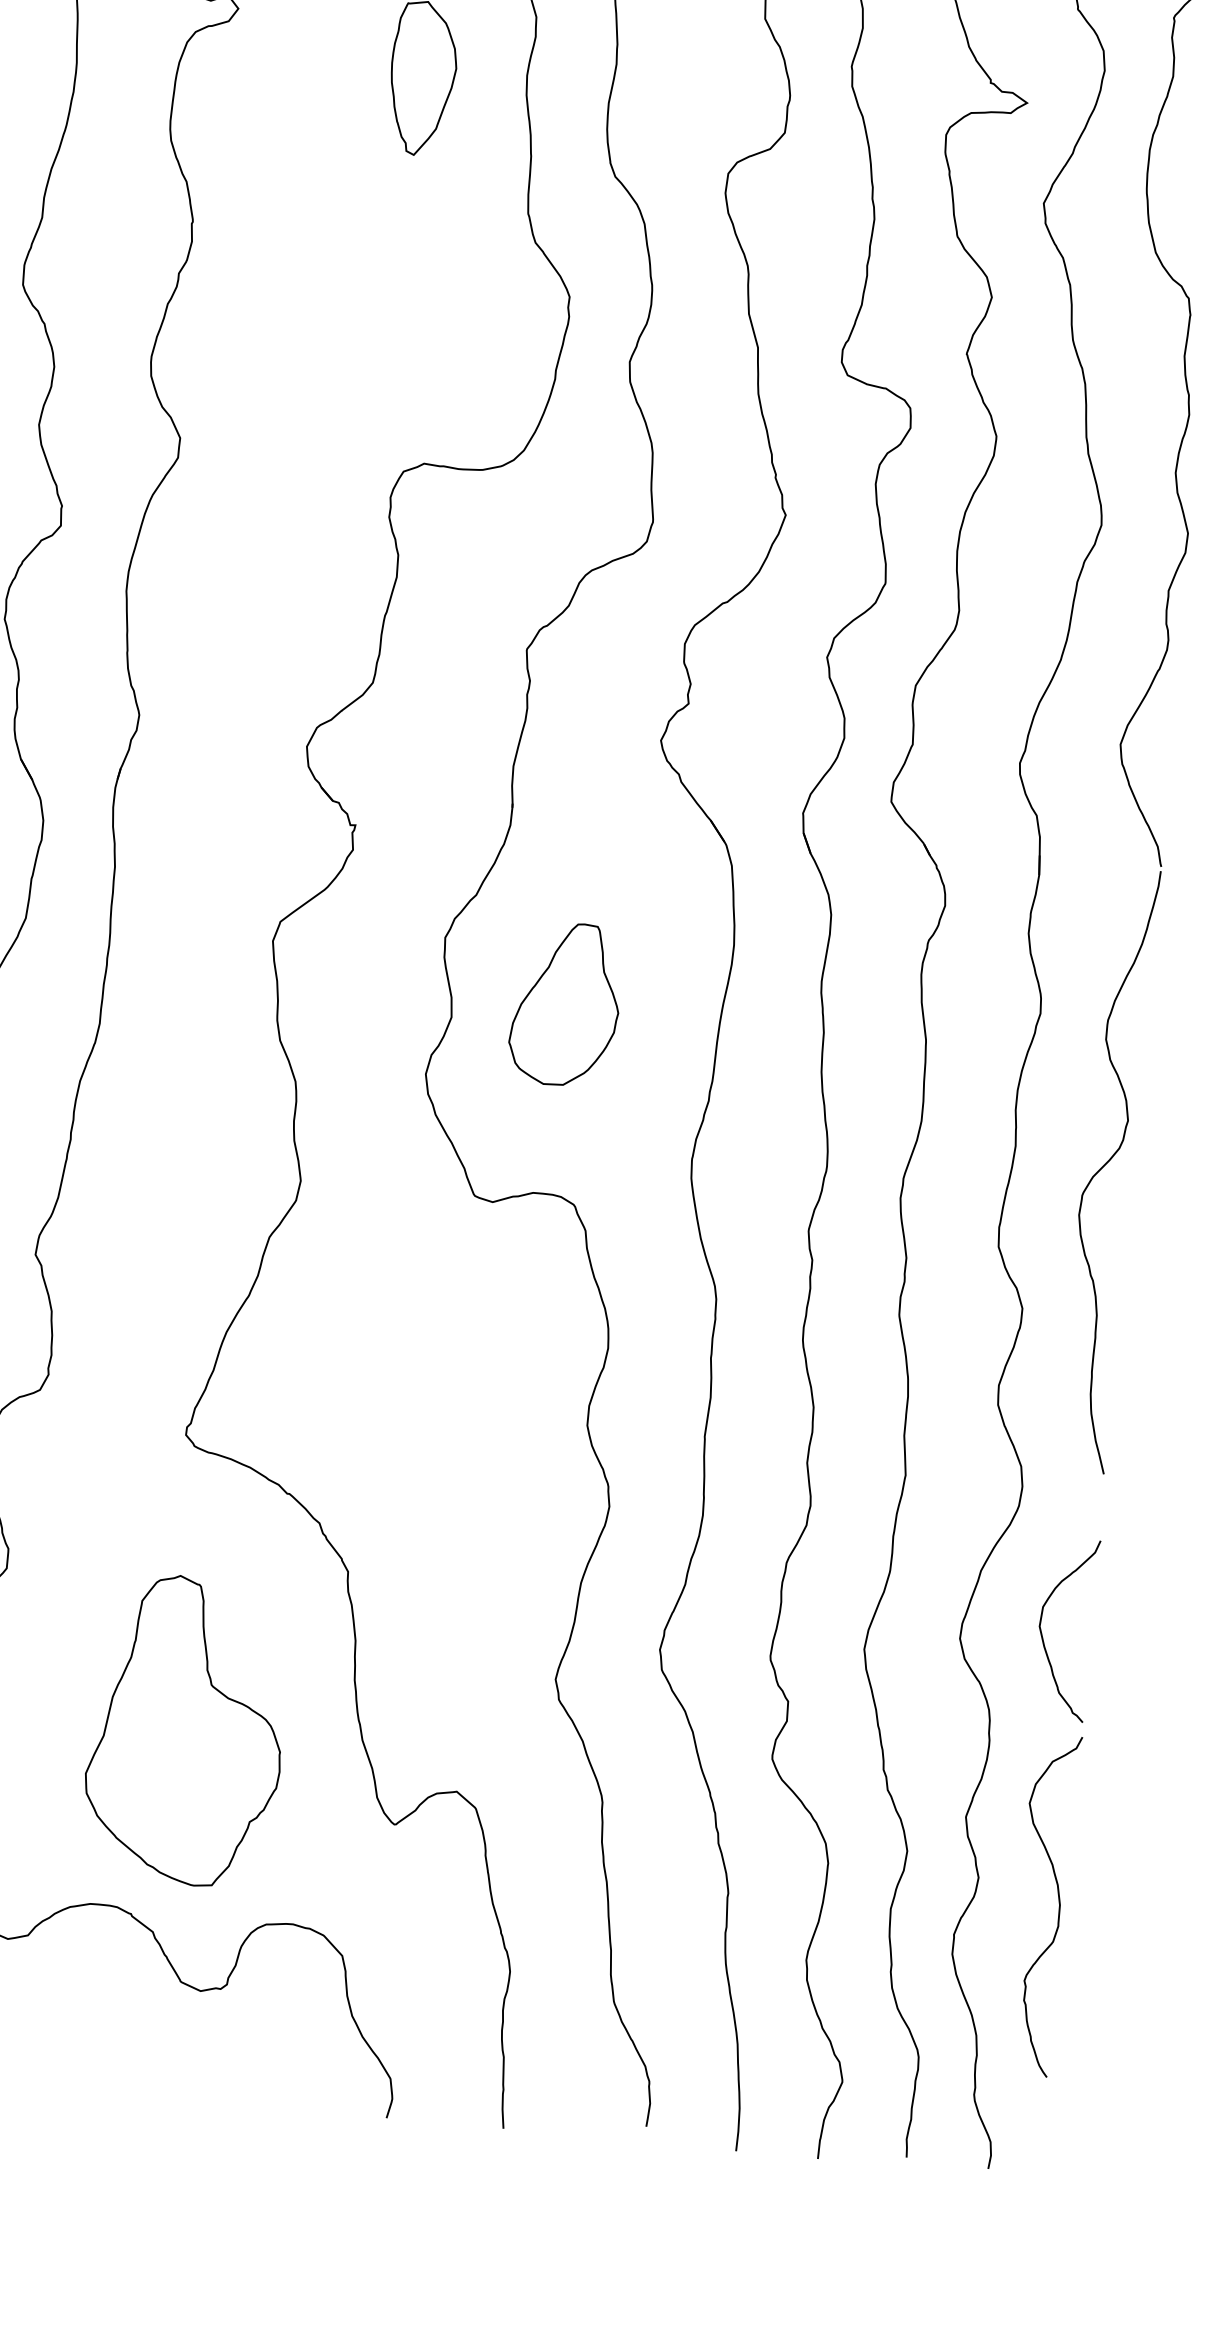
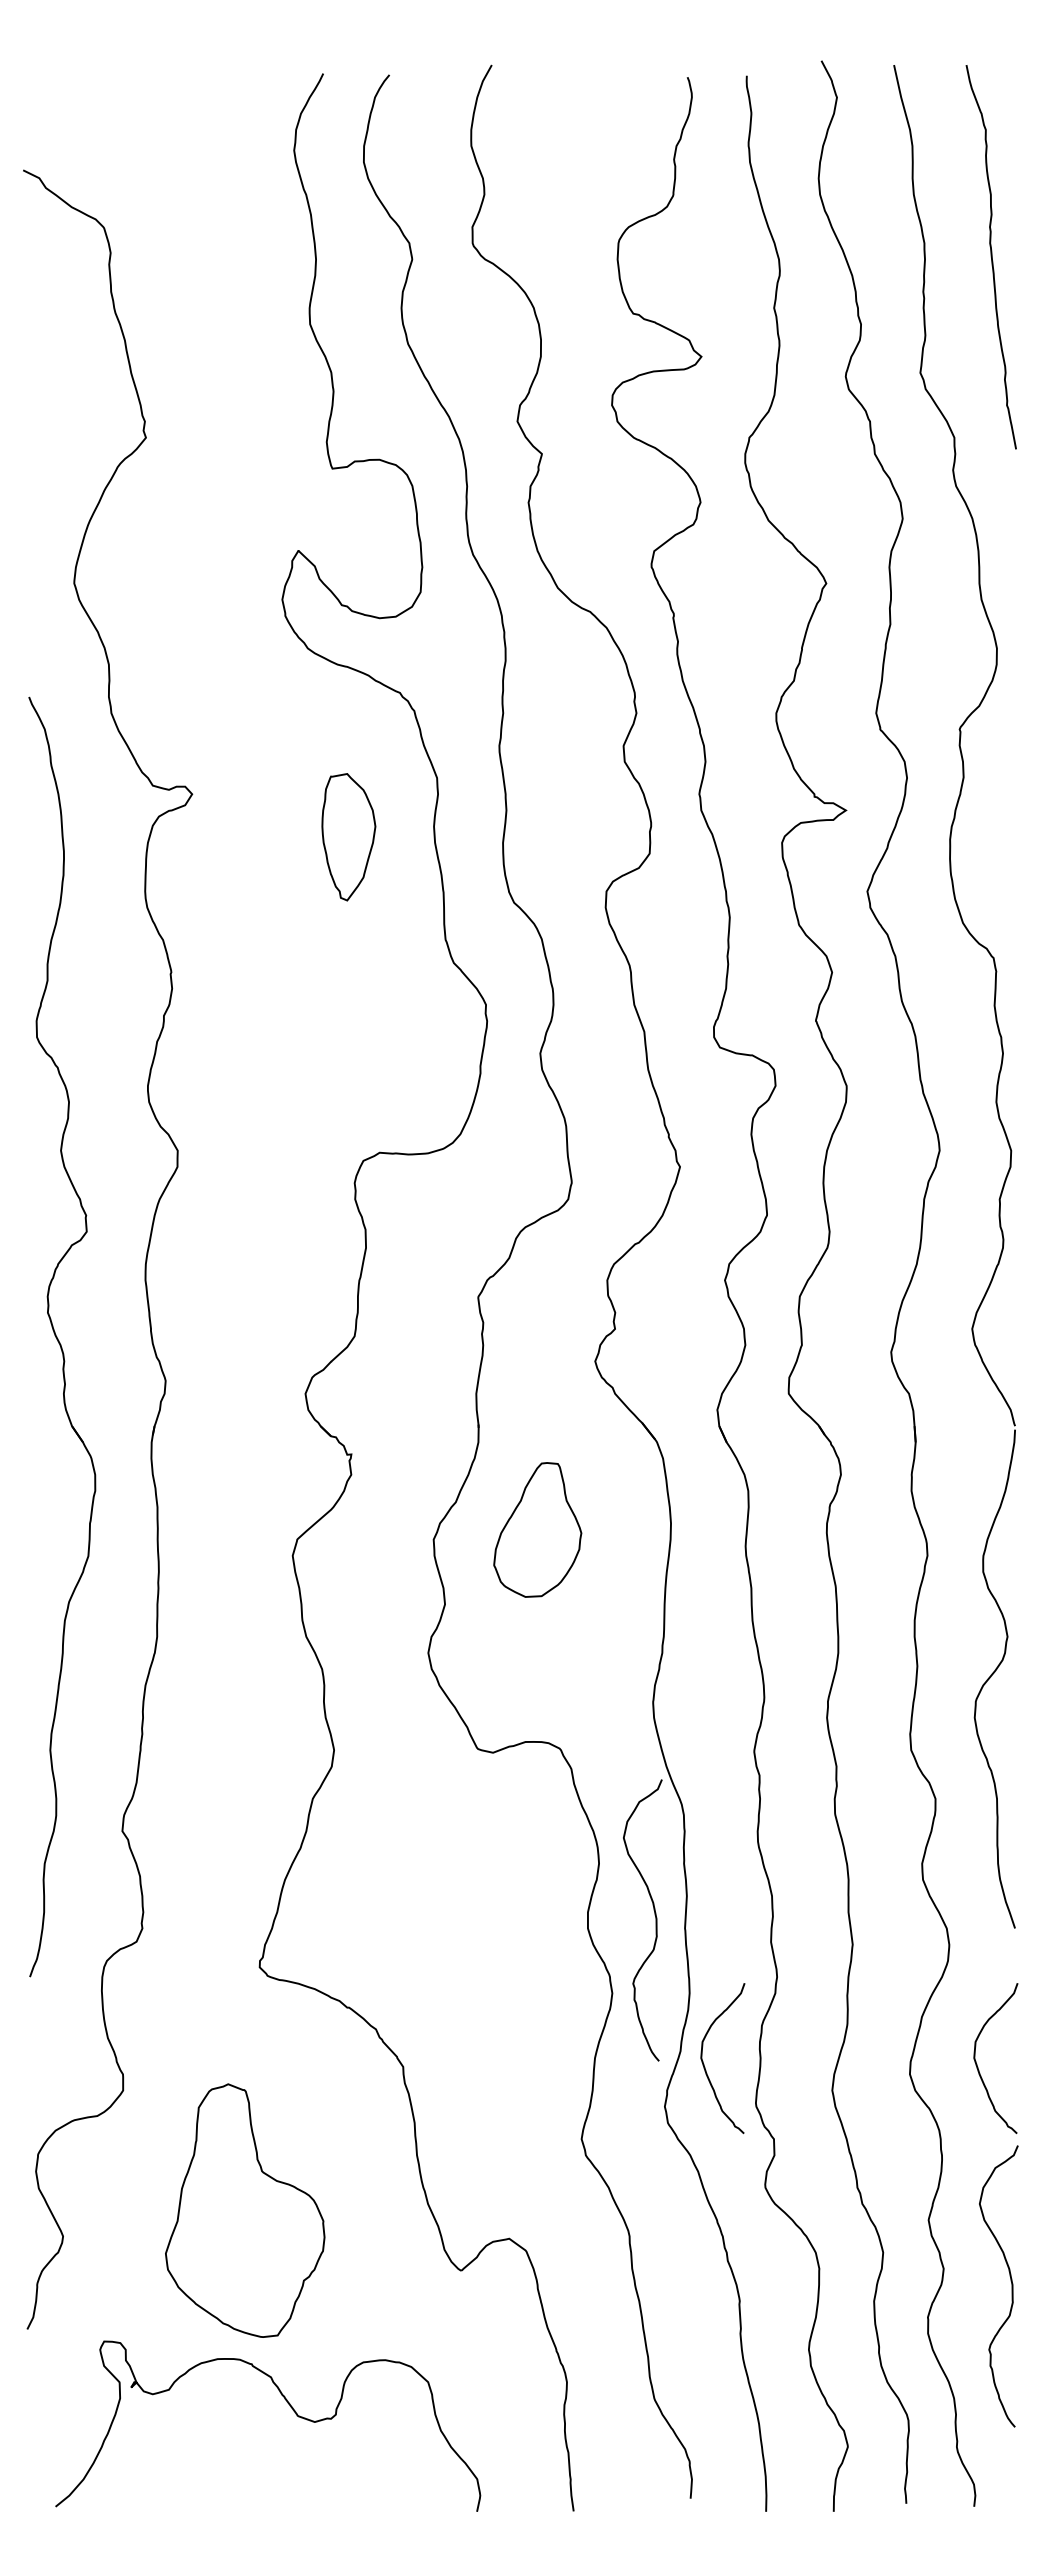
part: (565, 1003) -> (537, 1529), moved
curve: (669, 1417) -> (654, 1915), added
curve: (712, 1603) -> (704, 2064), added
part: (187, 1730) -> (245, 2210), moved

